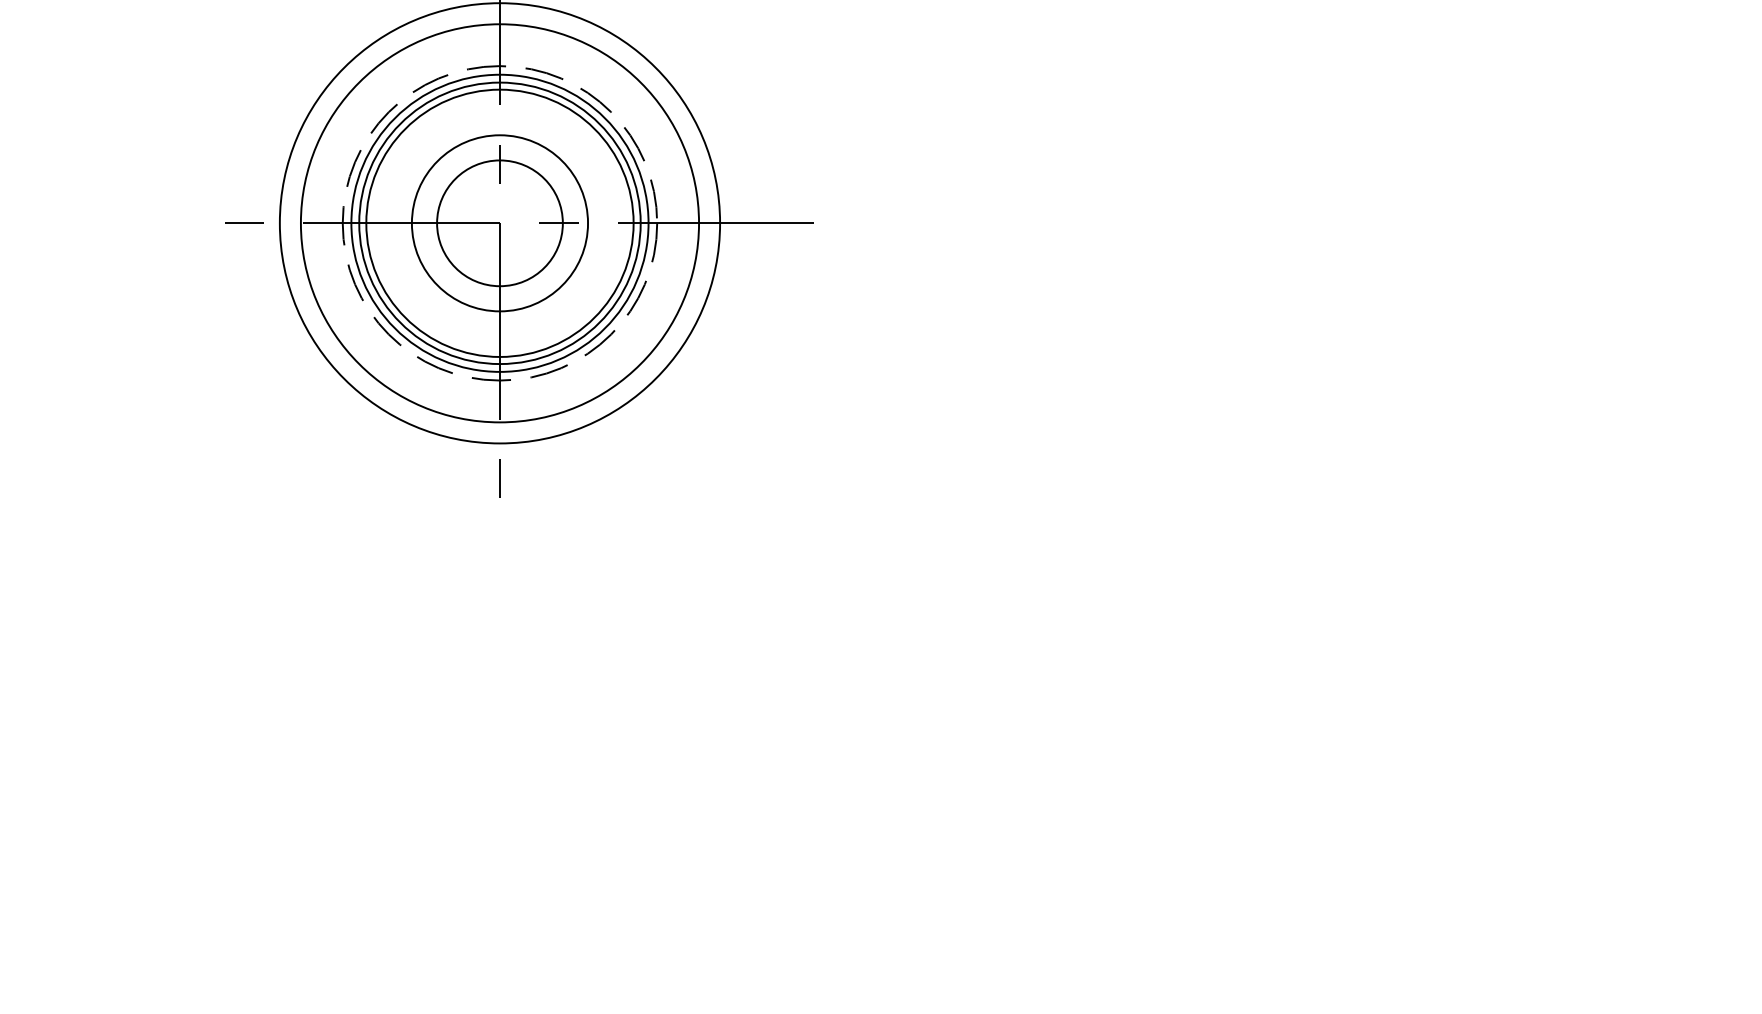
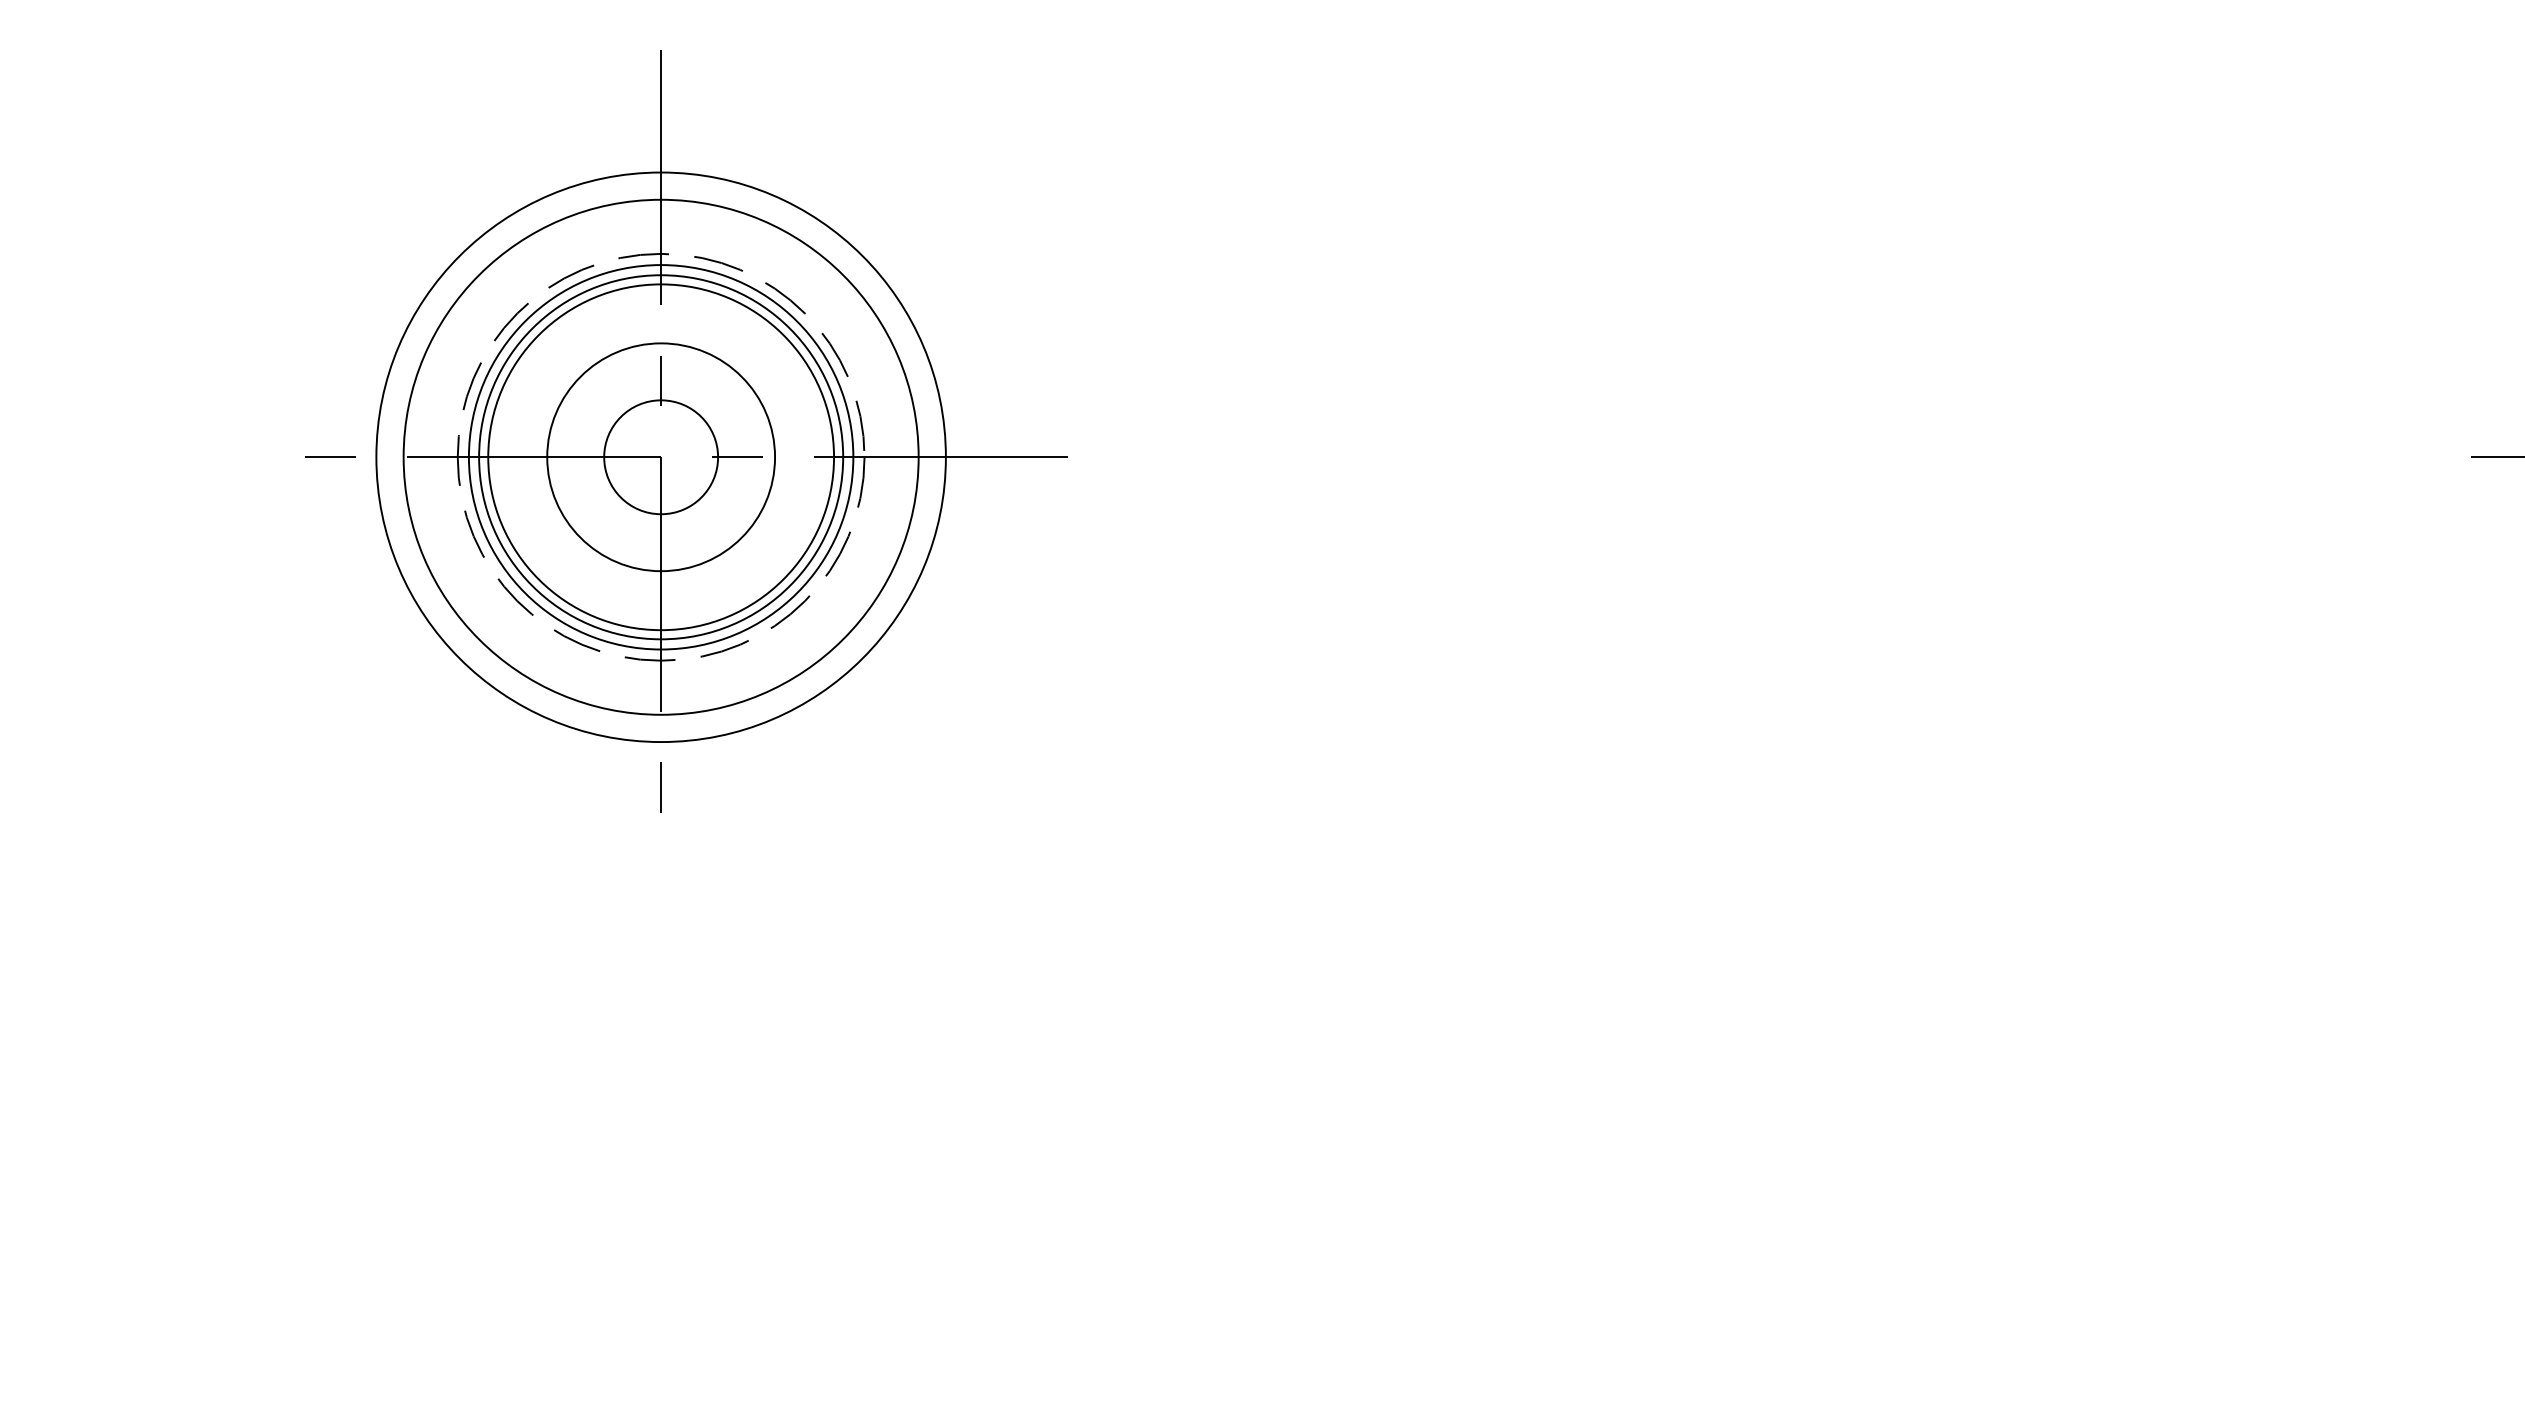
circle: (499, 222) -> (660, 456), size x0.7

